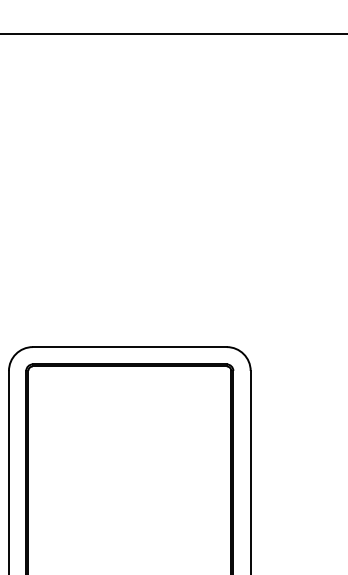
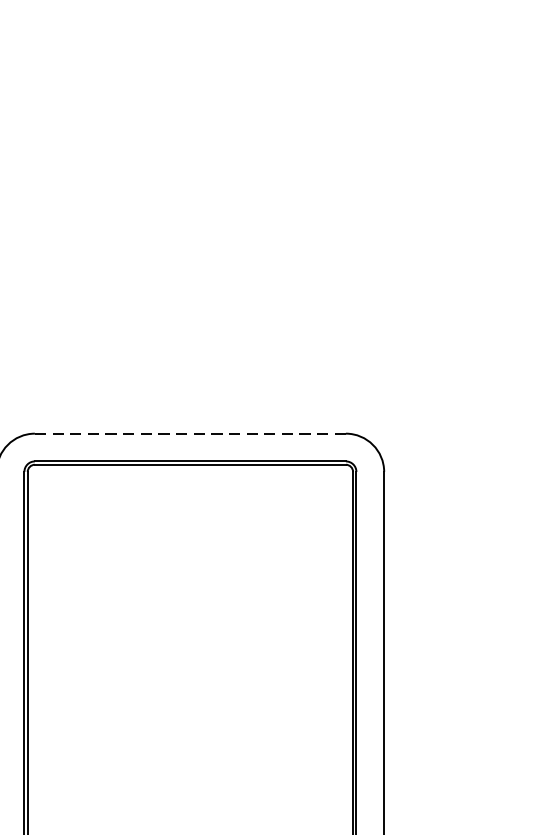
line: (129, 347) -> (189, 434), solid -> dashed

